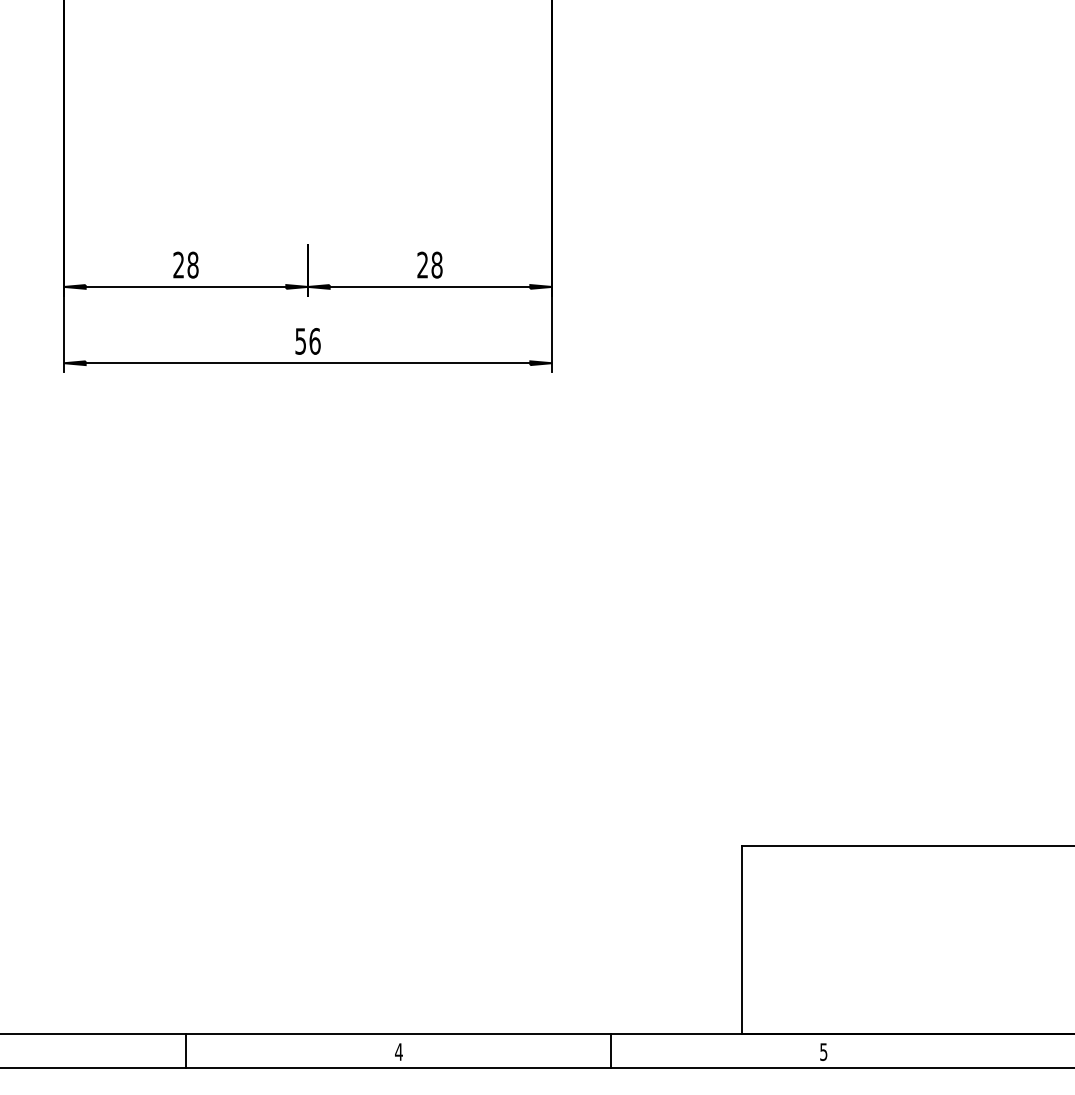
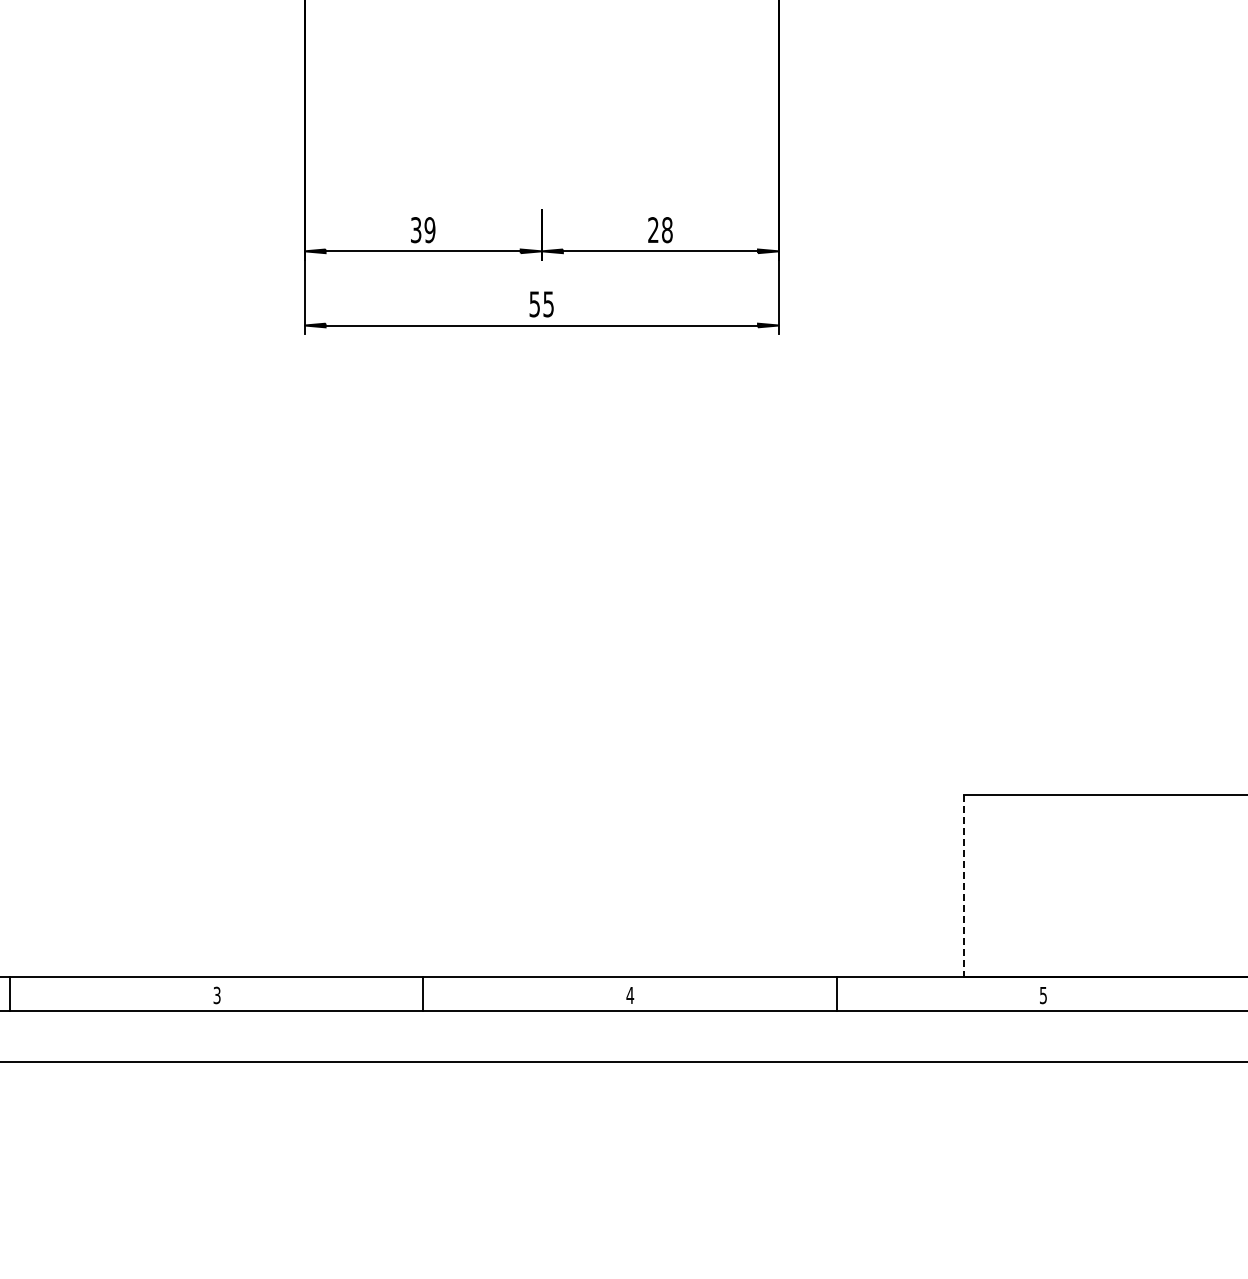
text: (186, 265) -> (423, 230), 28 -> 39
text: (314, 341) -> (548, 304), 56 -> 55
line: (741, 940) -> (963, 886), solid -> dashed

